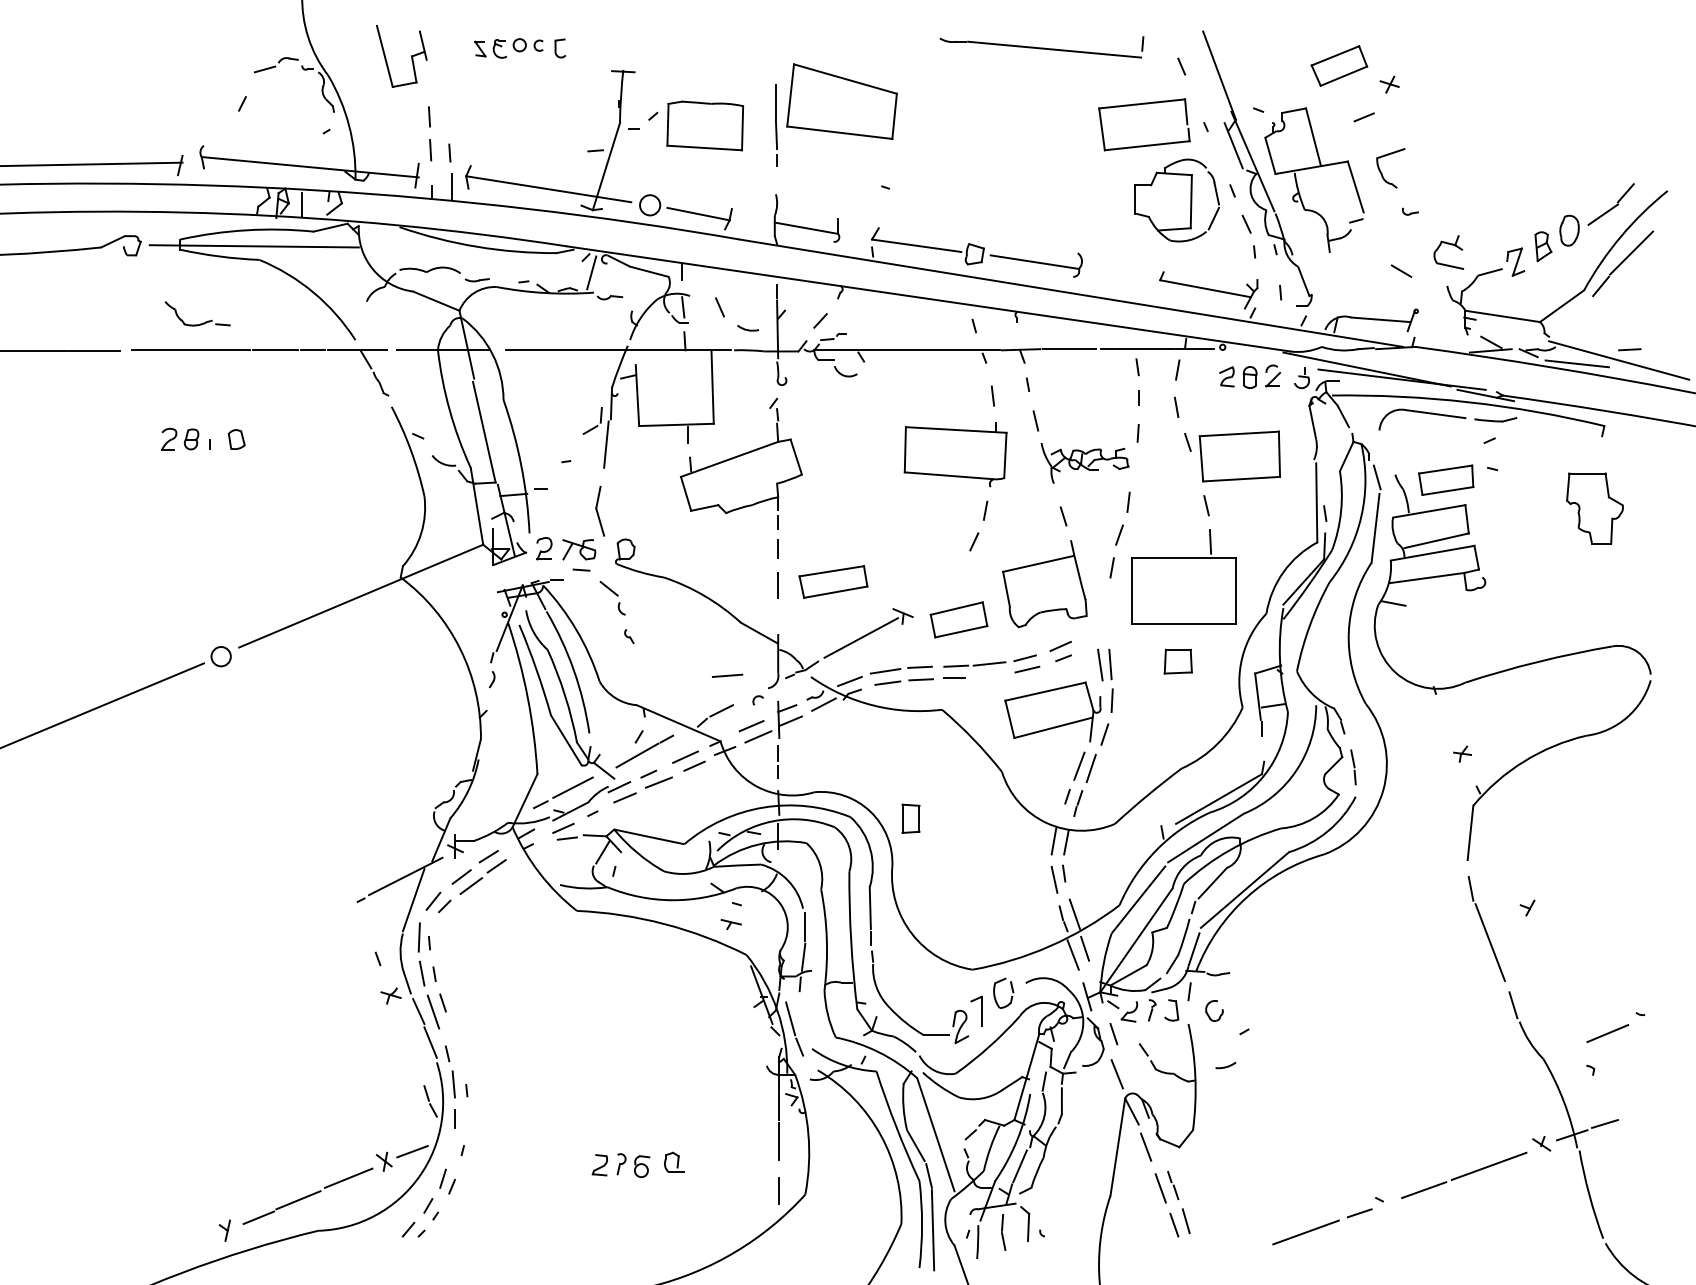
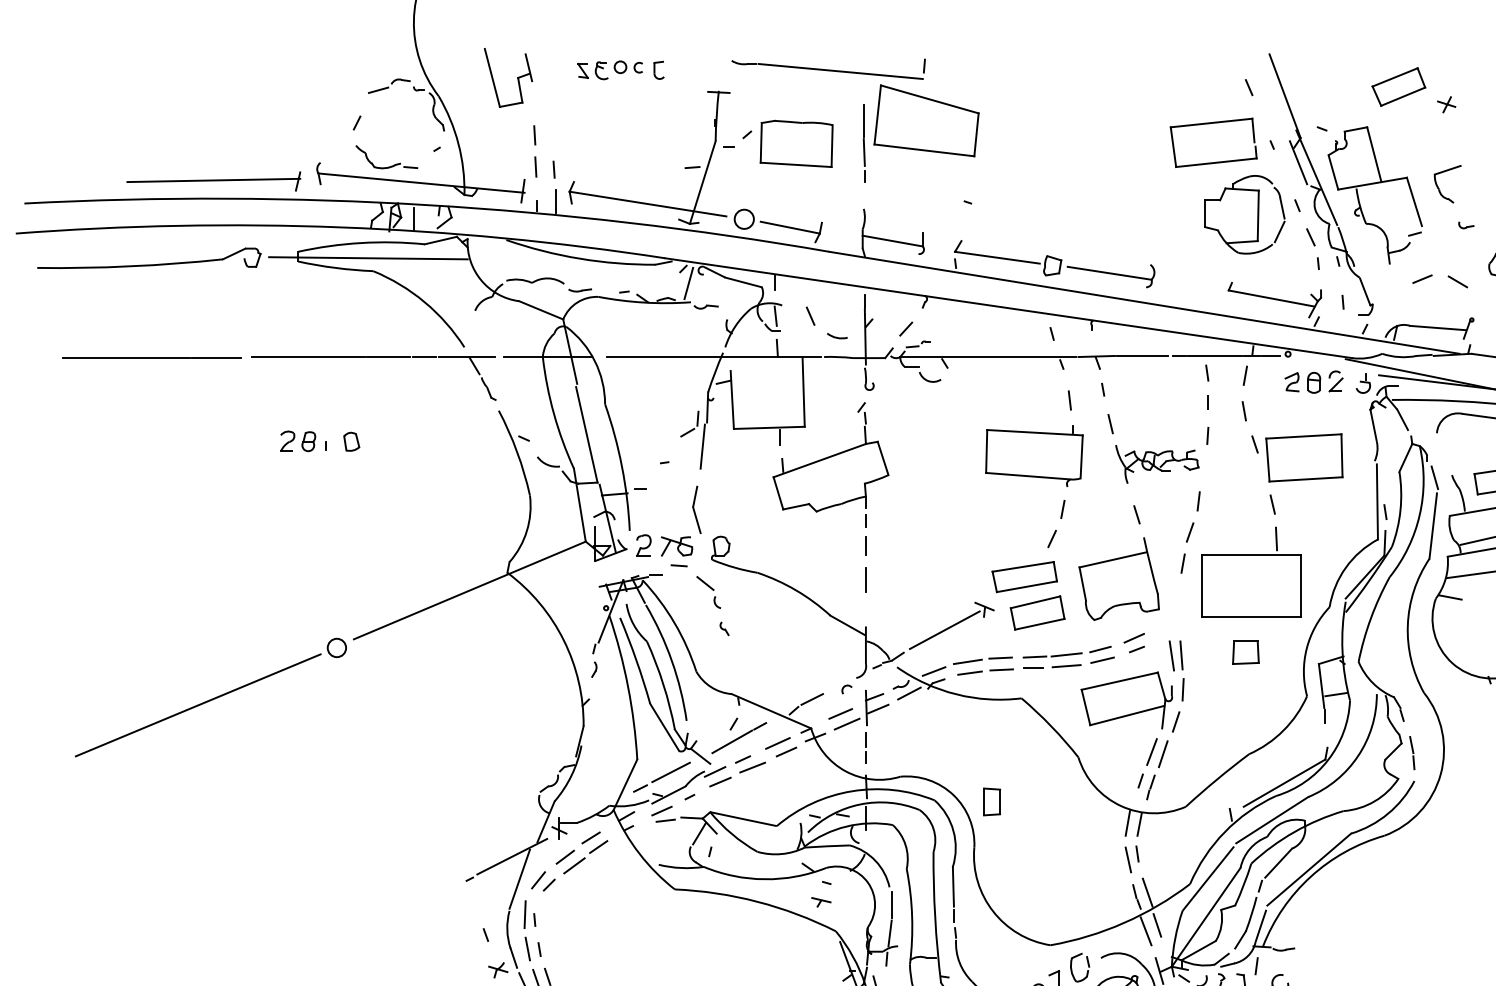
part: (1041, 47) -> (828, 69), moved
line: (1363, 117) -> (1421, 279), moved
part: (200, 323) -> (389, 166), moved
part: (833, 581) -> (1024, 576), moved
line: (727, 675) -> (1066, 665), moved

